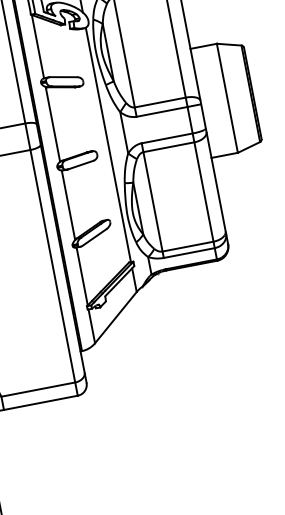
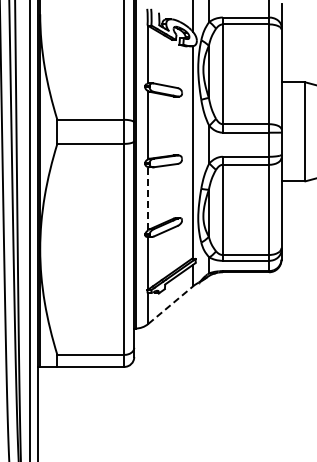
line: (68, 205) -> (148, 198), solid -> dashed
line: (116, 316) -> (171, 304), solid -> dashed

